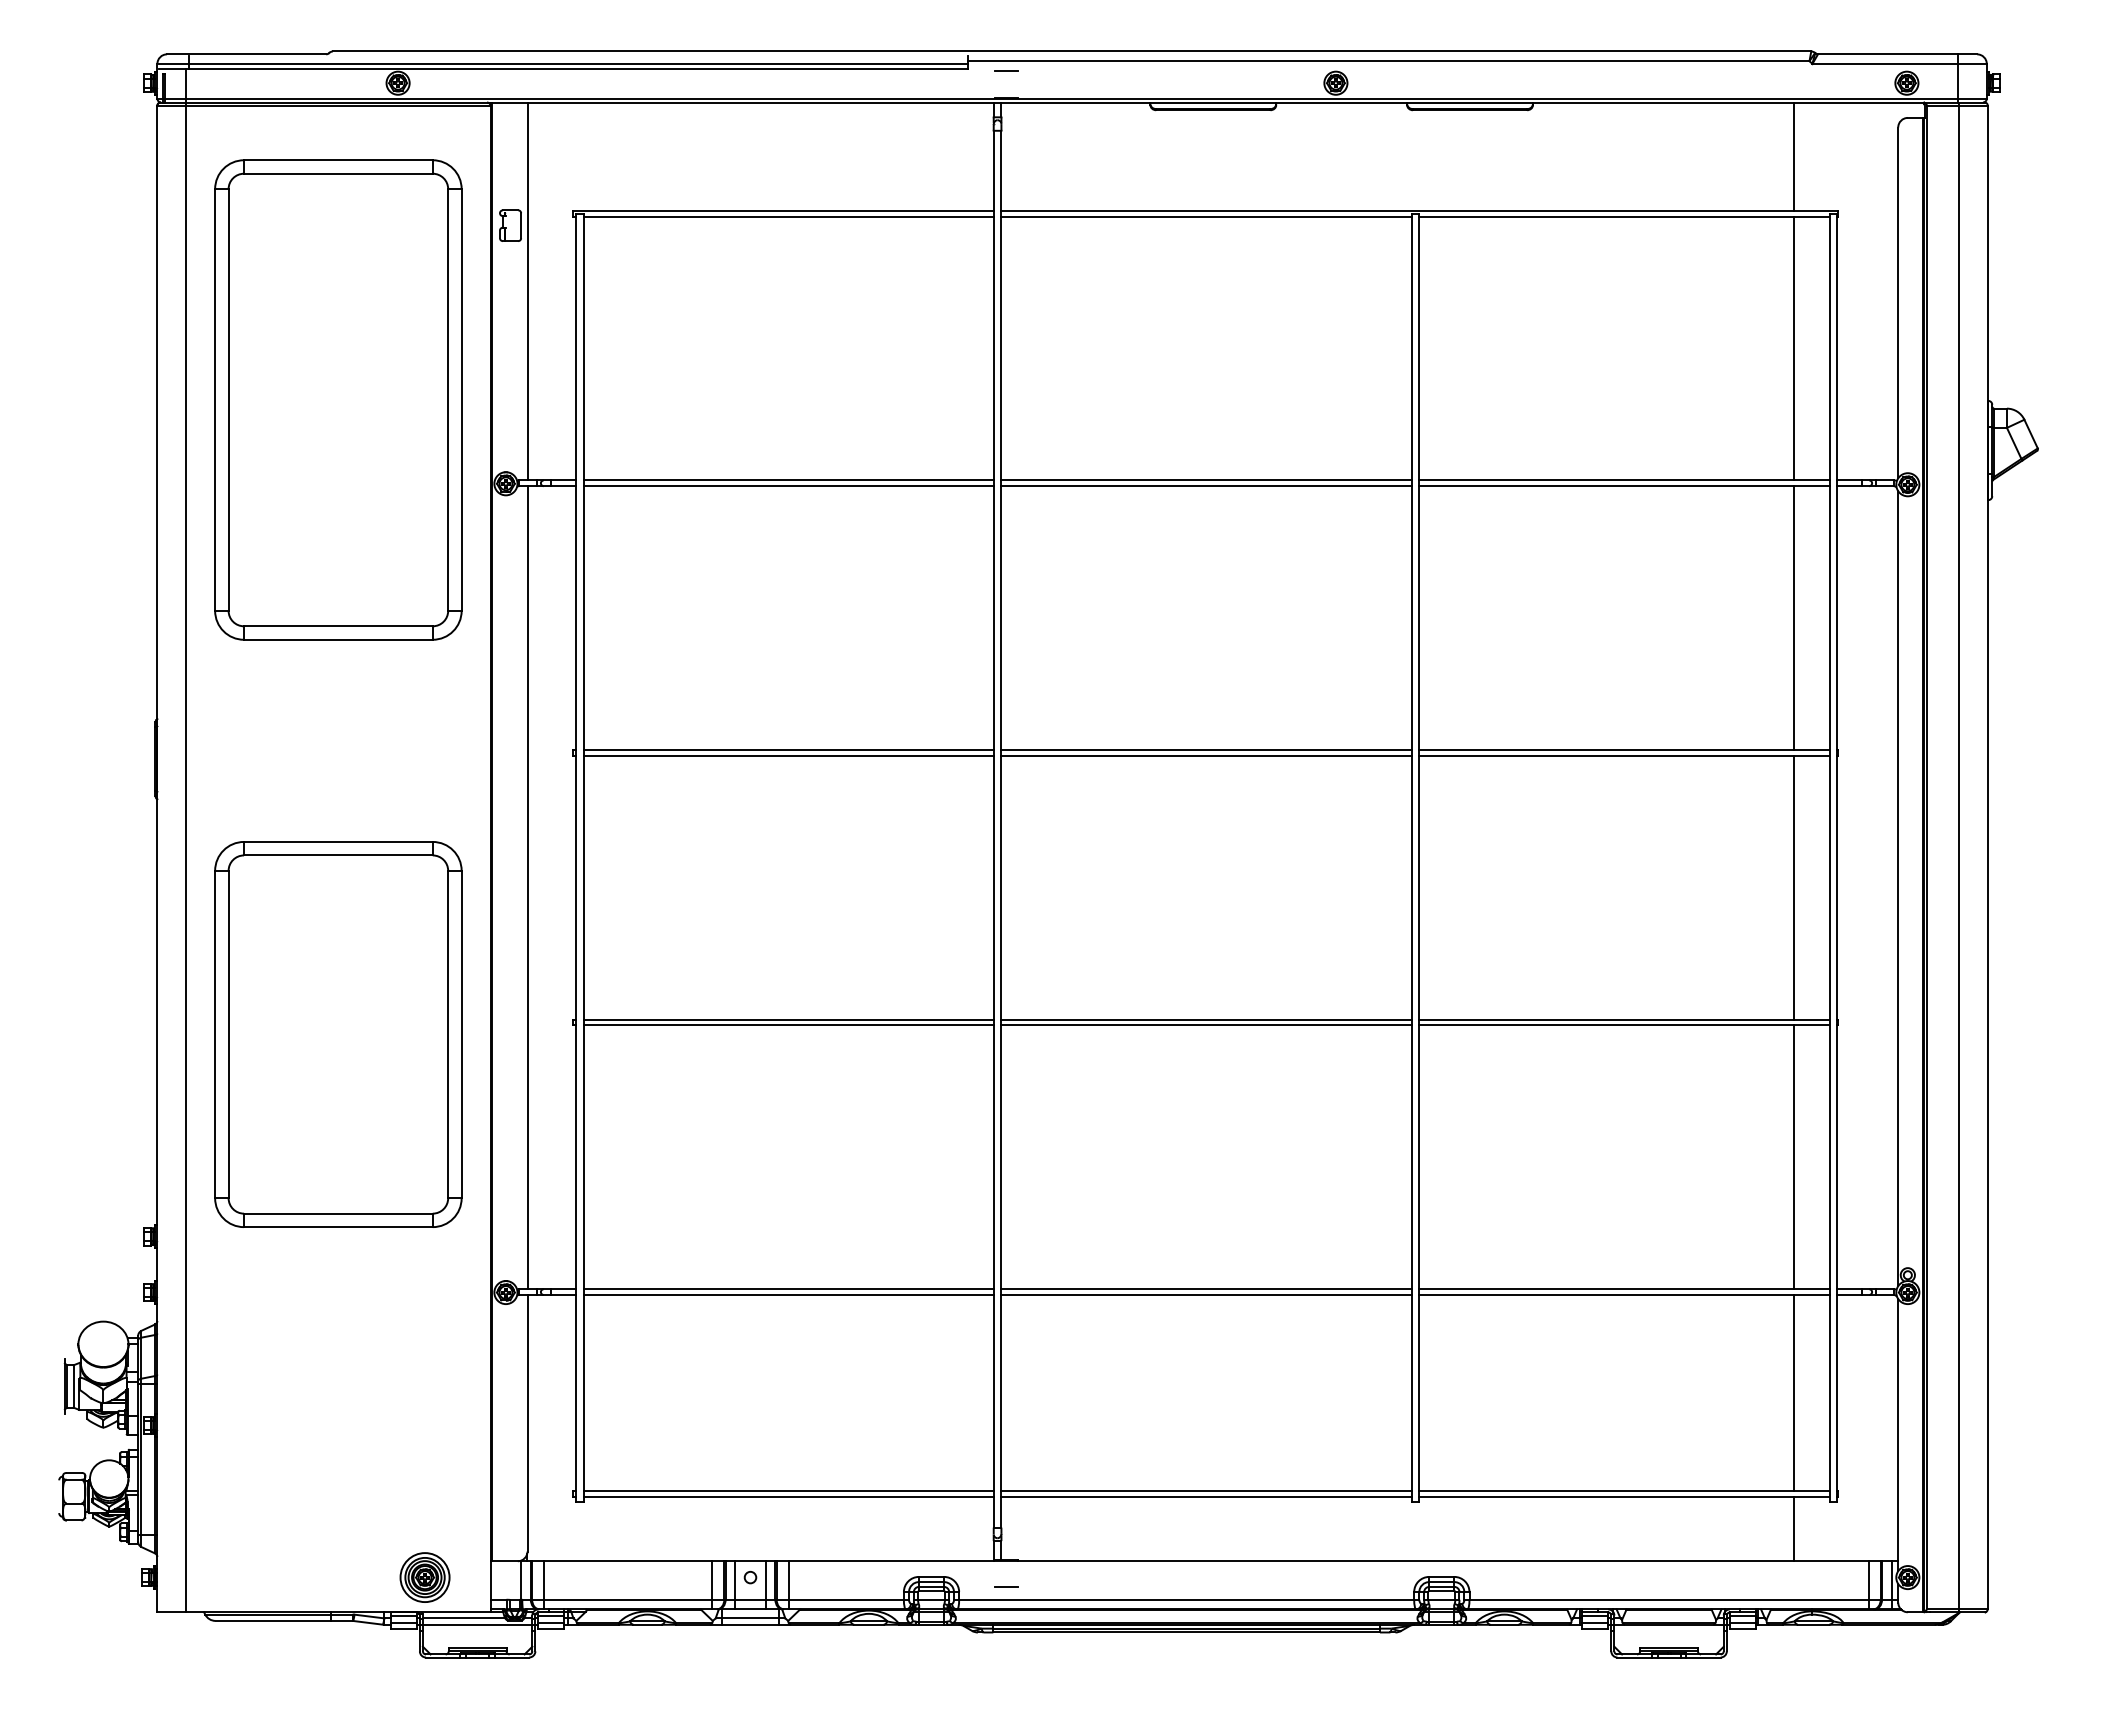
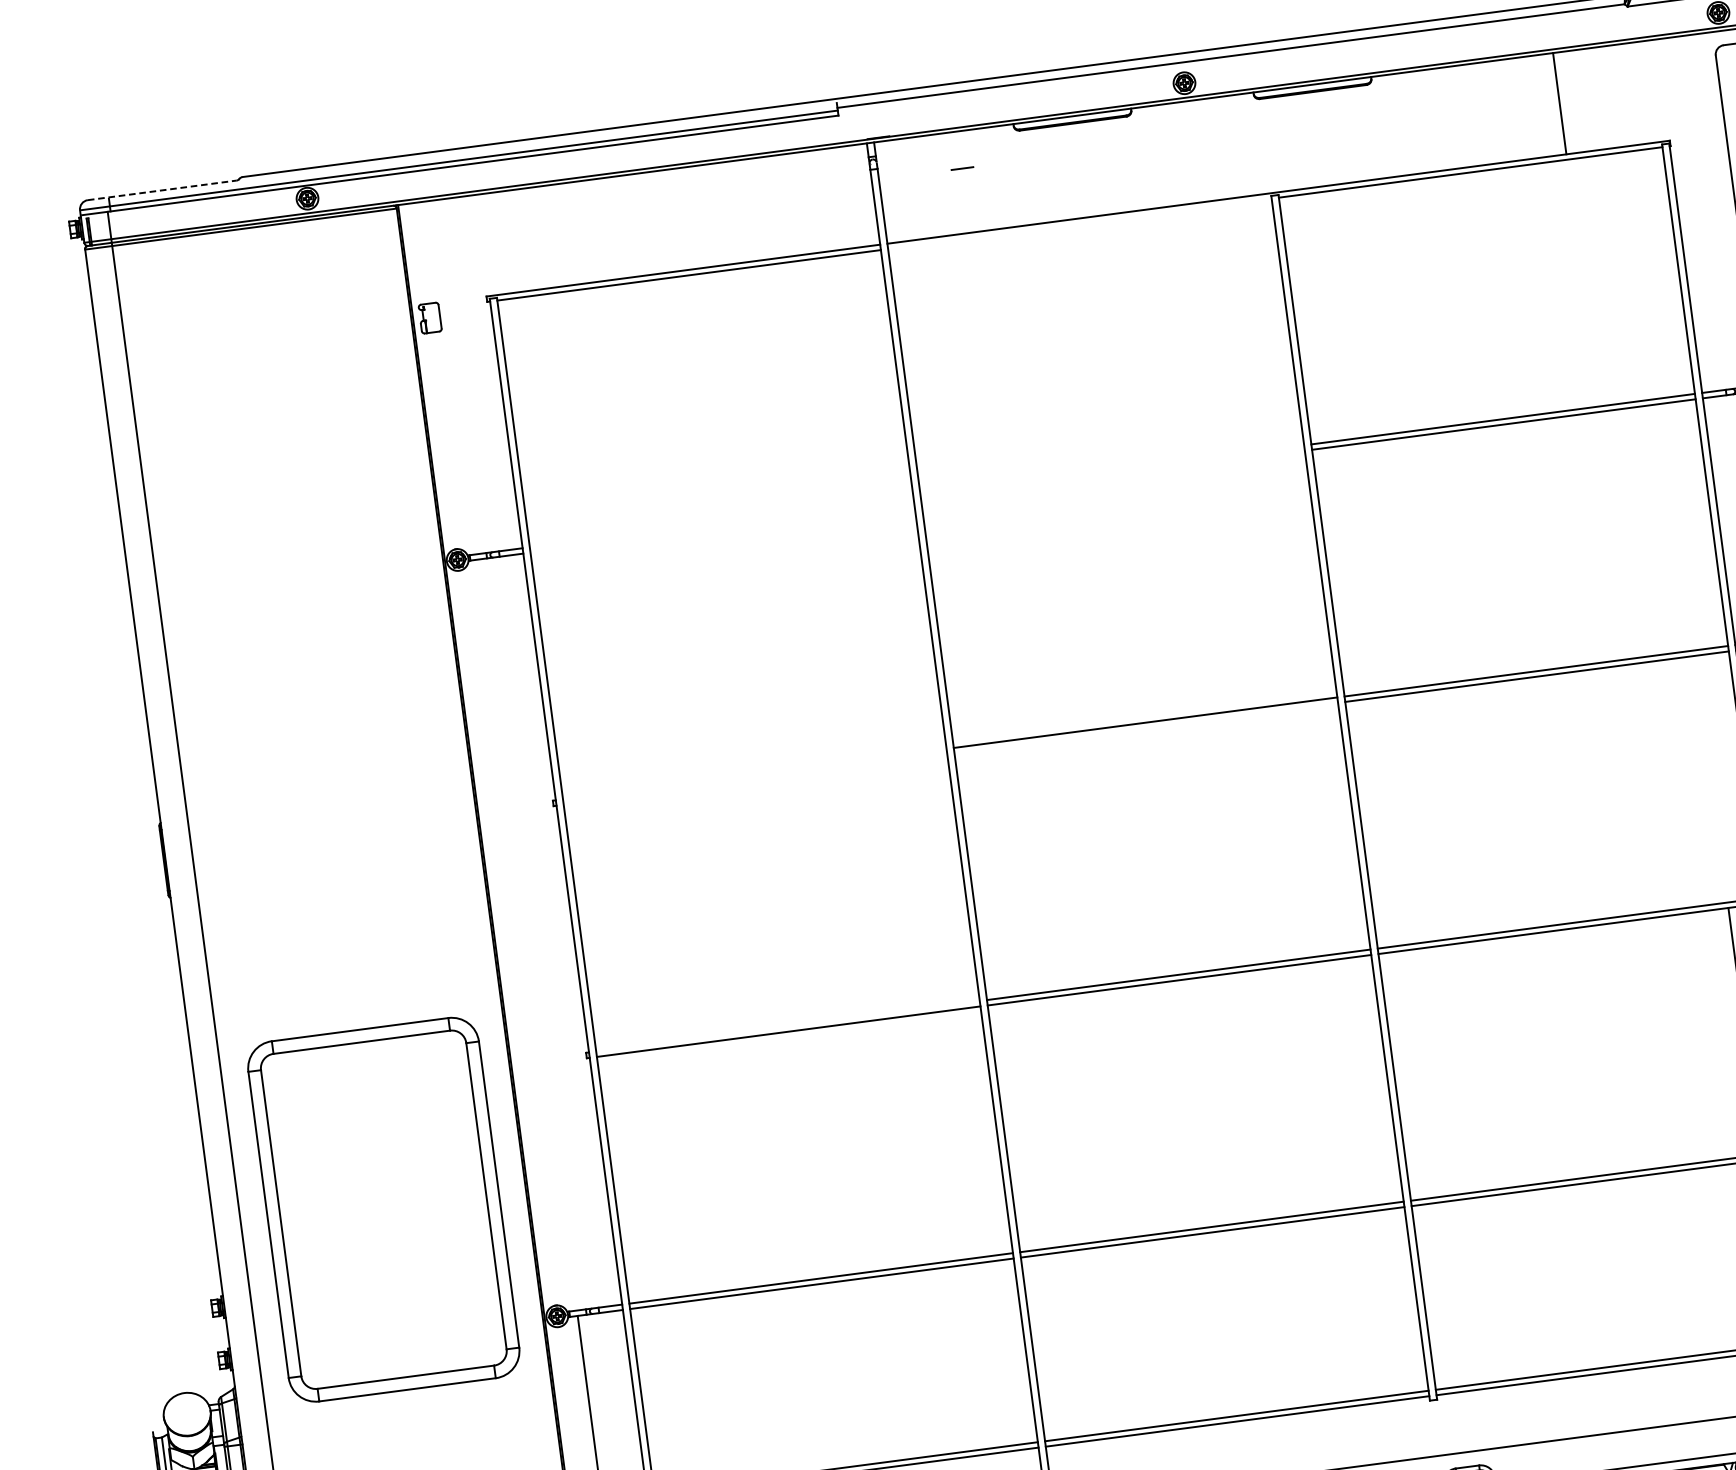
line: (246, 54) -> (162, 190), solid -> dashed
line: (1006, 70) -> (962, 167), moved
line: (1793, 156) -> (1559, 103), moved
line: (1206, 216) -> (1079, 223), removed
line: (527, 291) -> (454, 377), removed
line: (1793, 348) -> (1645, 274), removed
part: (338, 399) -> (290, 501), removed
line: (788, 480) -> (721, 522), removed
line: (1206, 480) -> (1112, 470), removed
line: (788, 486) -> (722, 527), removed
line: (1206, 486) -> (1113, 476), removed
line: (1793, 618) -> (1678, 527), removed
line: (788, 750) -> (754, 774), removed
line: (788, 755) -> (755, 779), removed
line: (1206, 755) -> (1146, 727), removed
line: (527, 887) -> (527, 934), removed
line: (1793, 887) -> (1711, 779), removed
line: (788, 1019) -> (787, 1026), removed
part: (338, 1034) -> (383, 1209), moved

